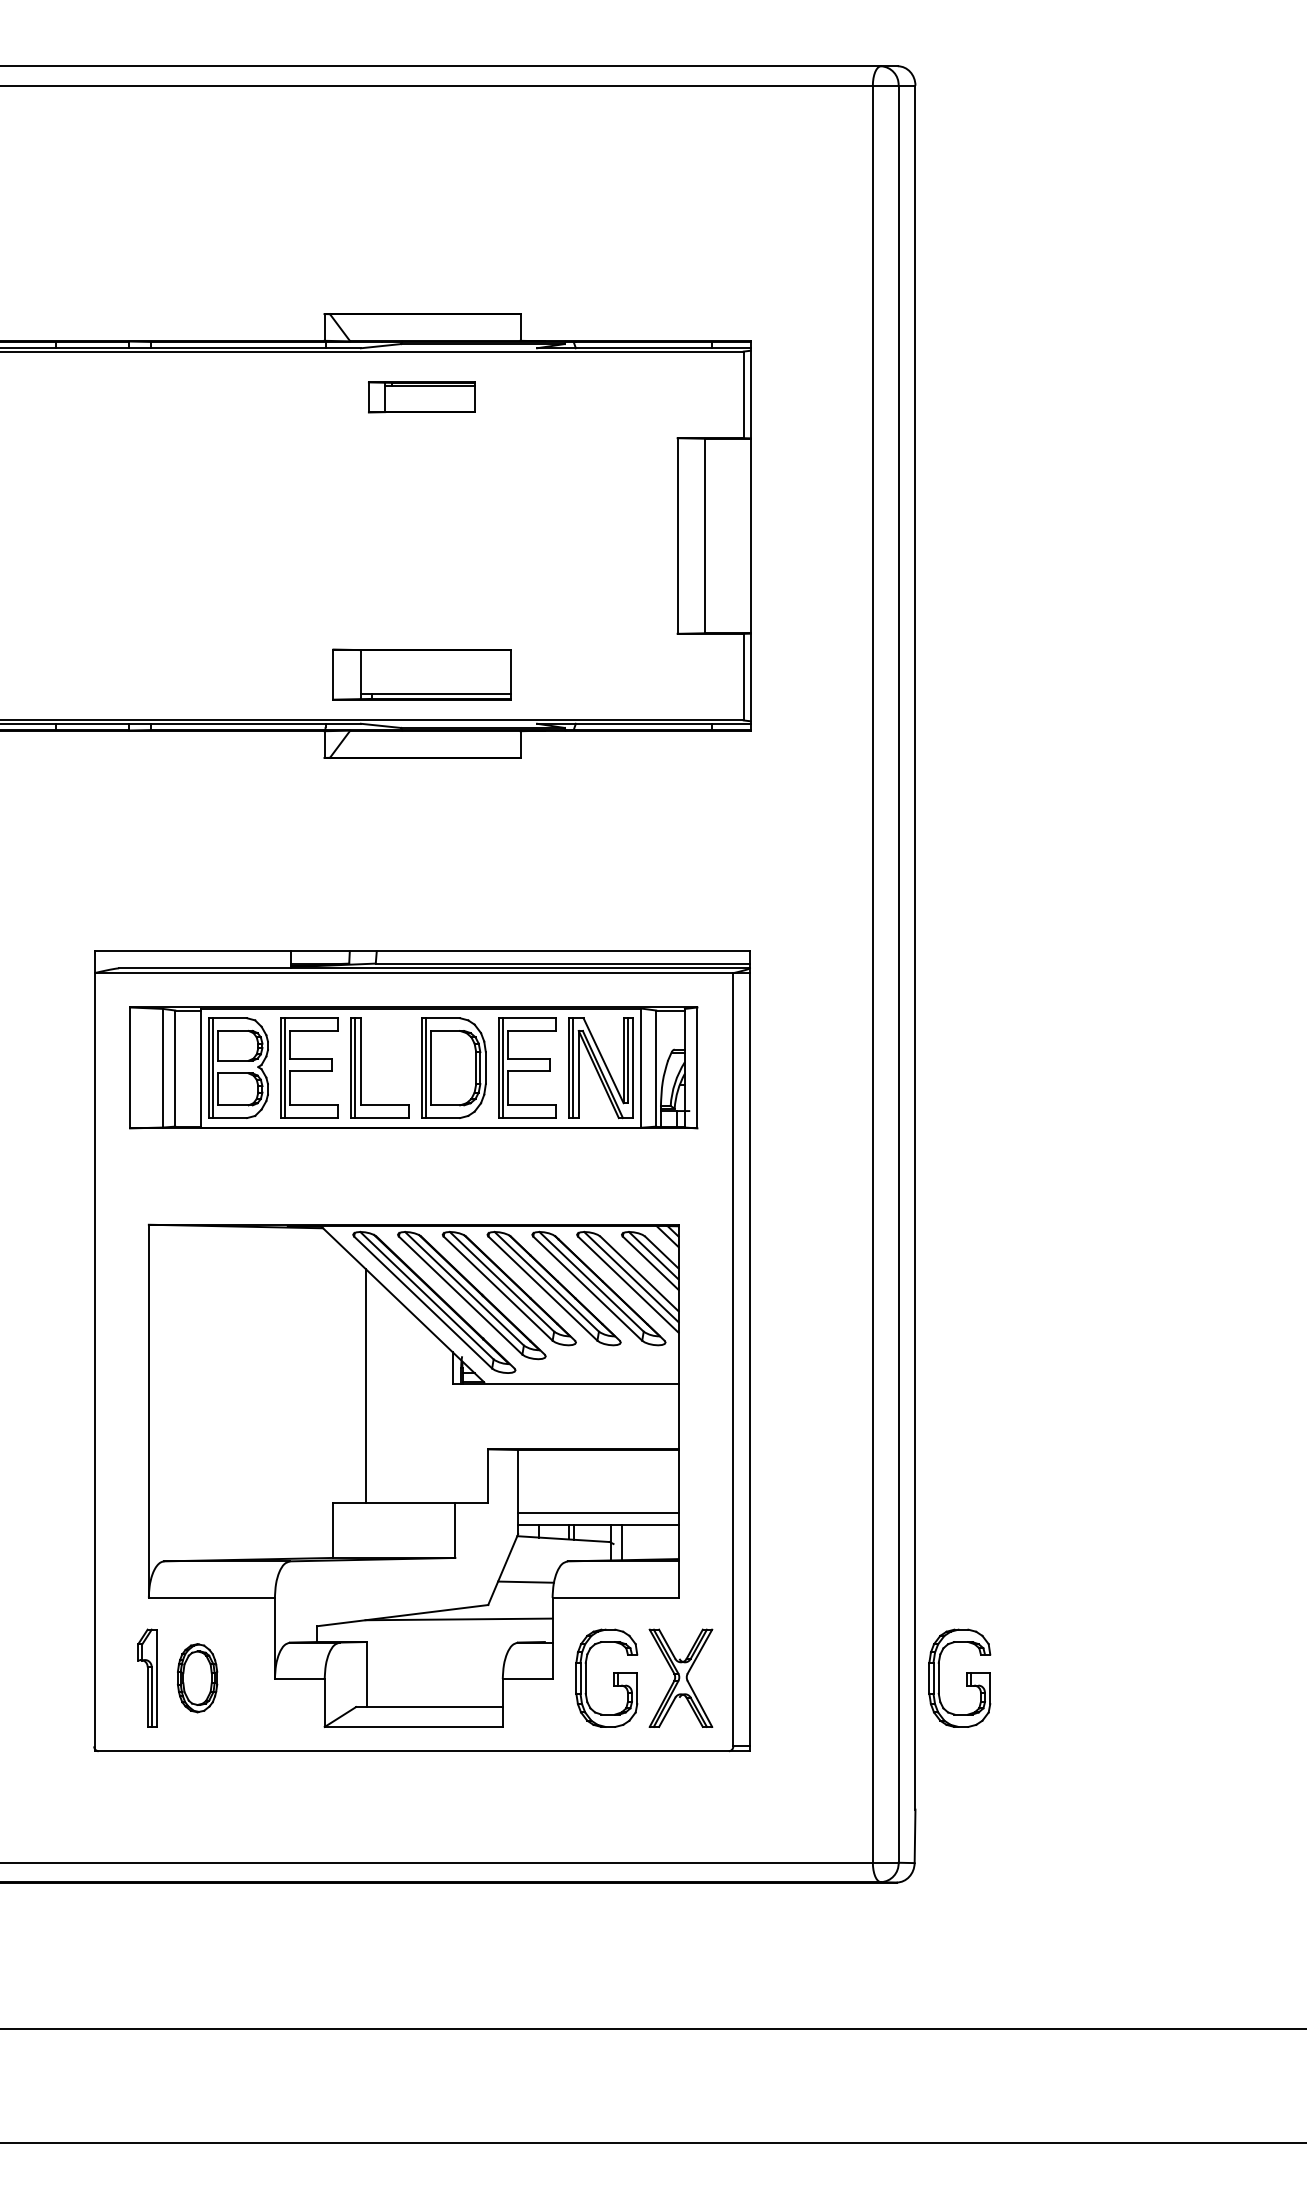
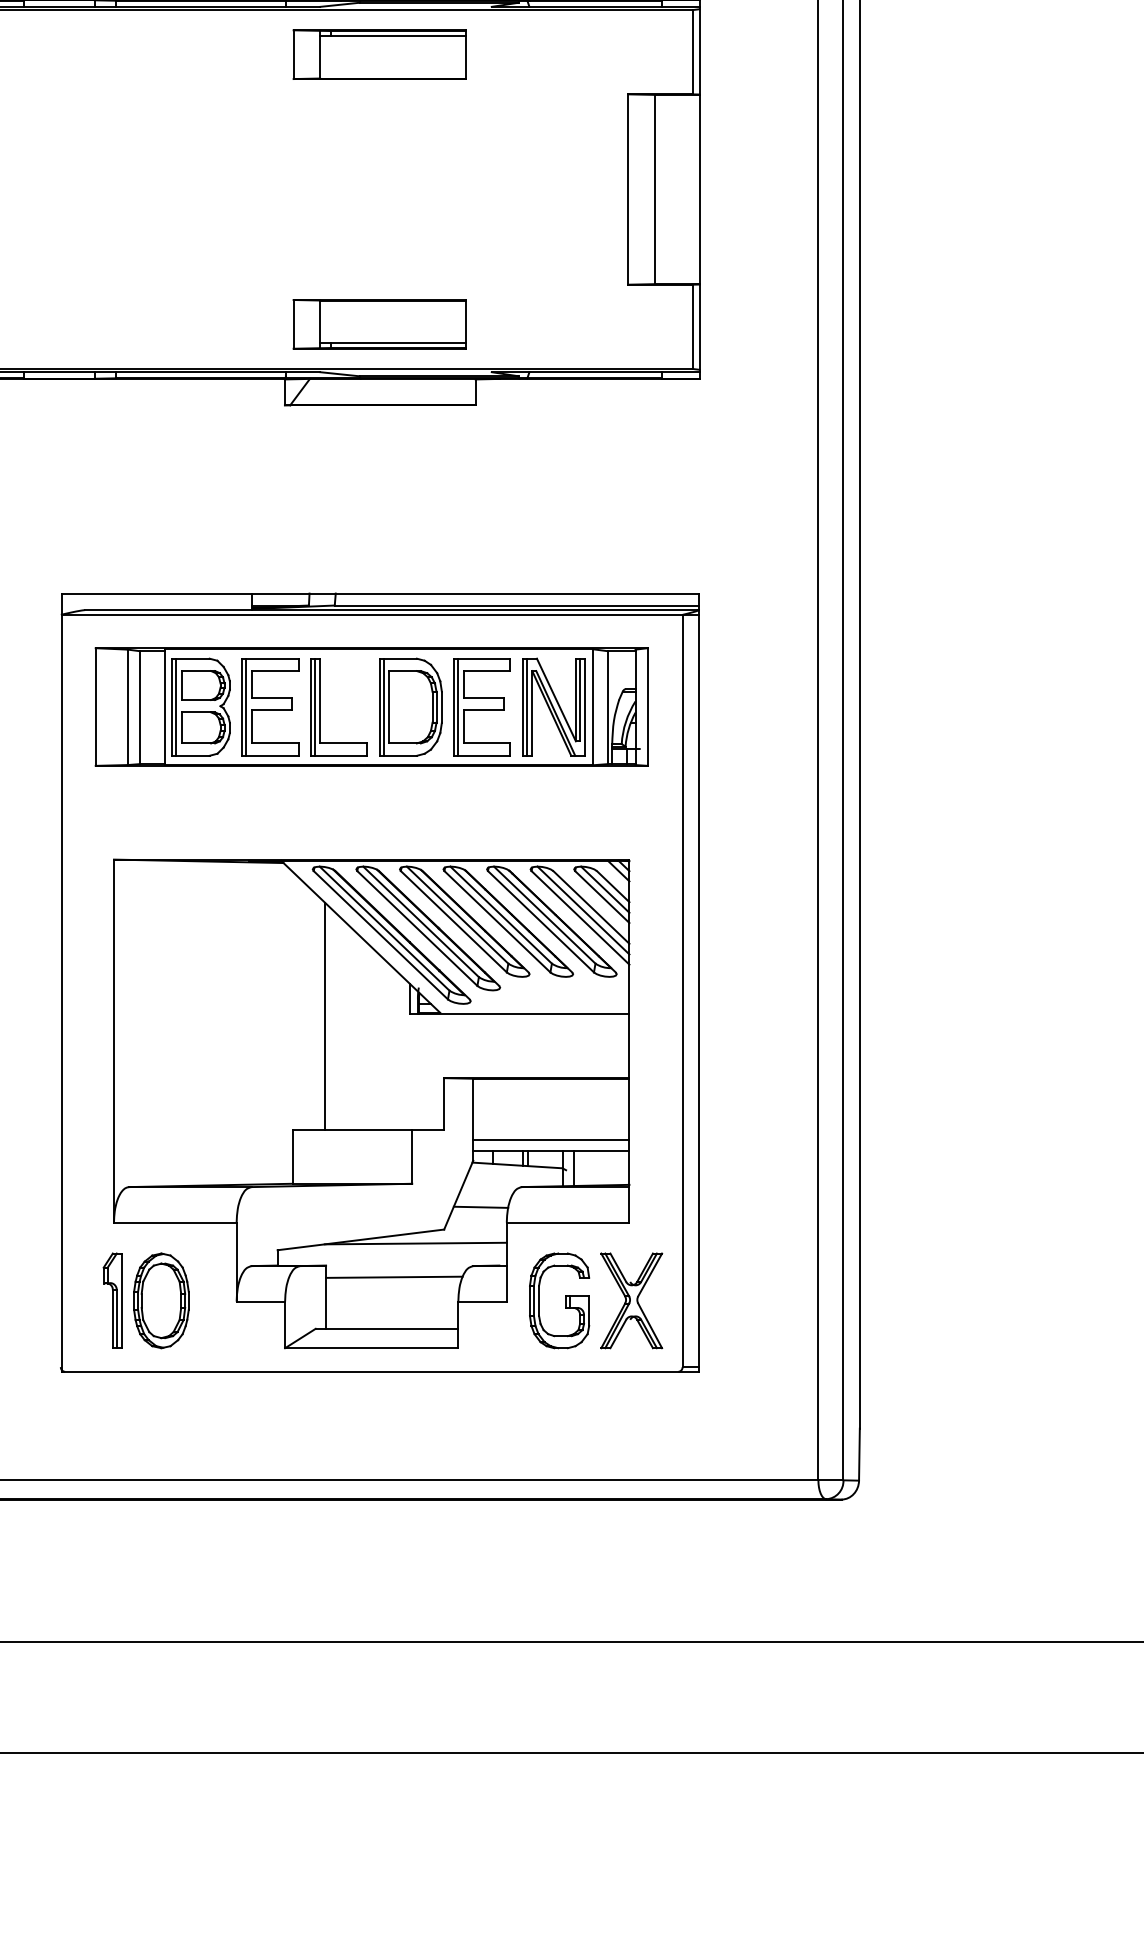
part: (421, 397) -> (379, 54), size x1.67
line: (436, 1653) -> (393, 1276), added
part: (197, 1677) -> (161, 1300), size x1.43
part: (966, 1677) -> (909, 1300), removed

